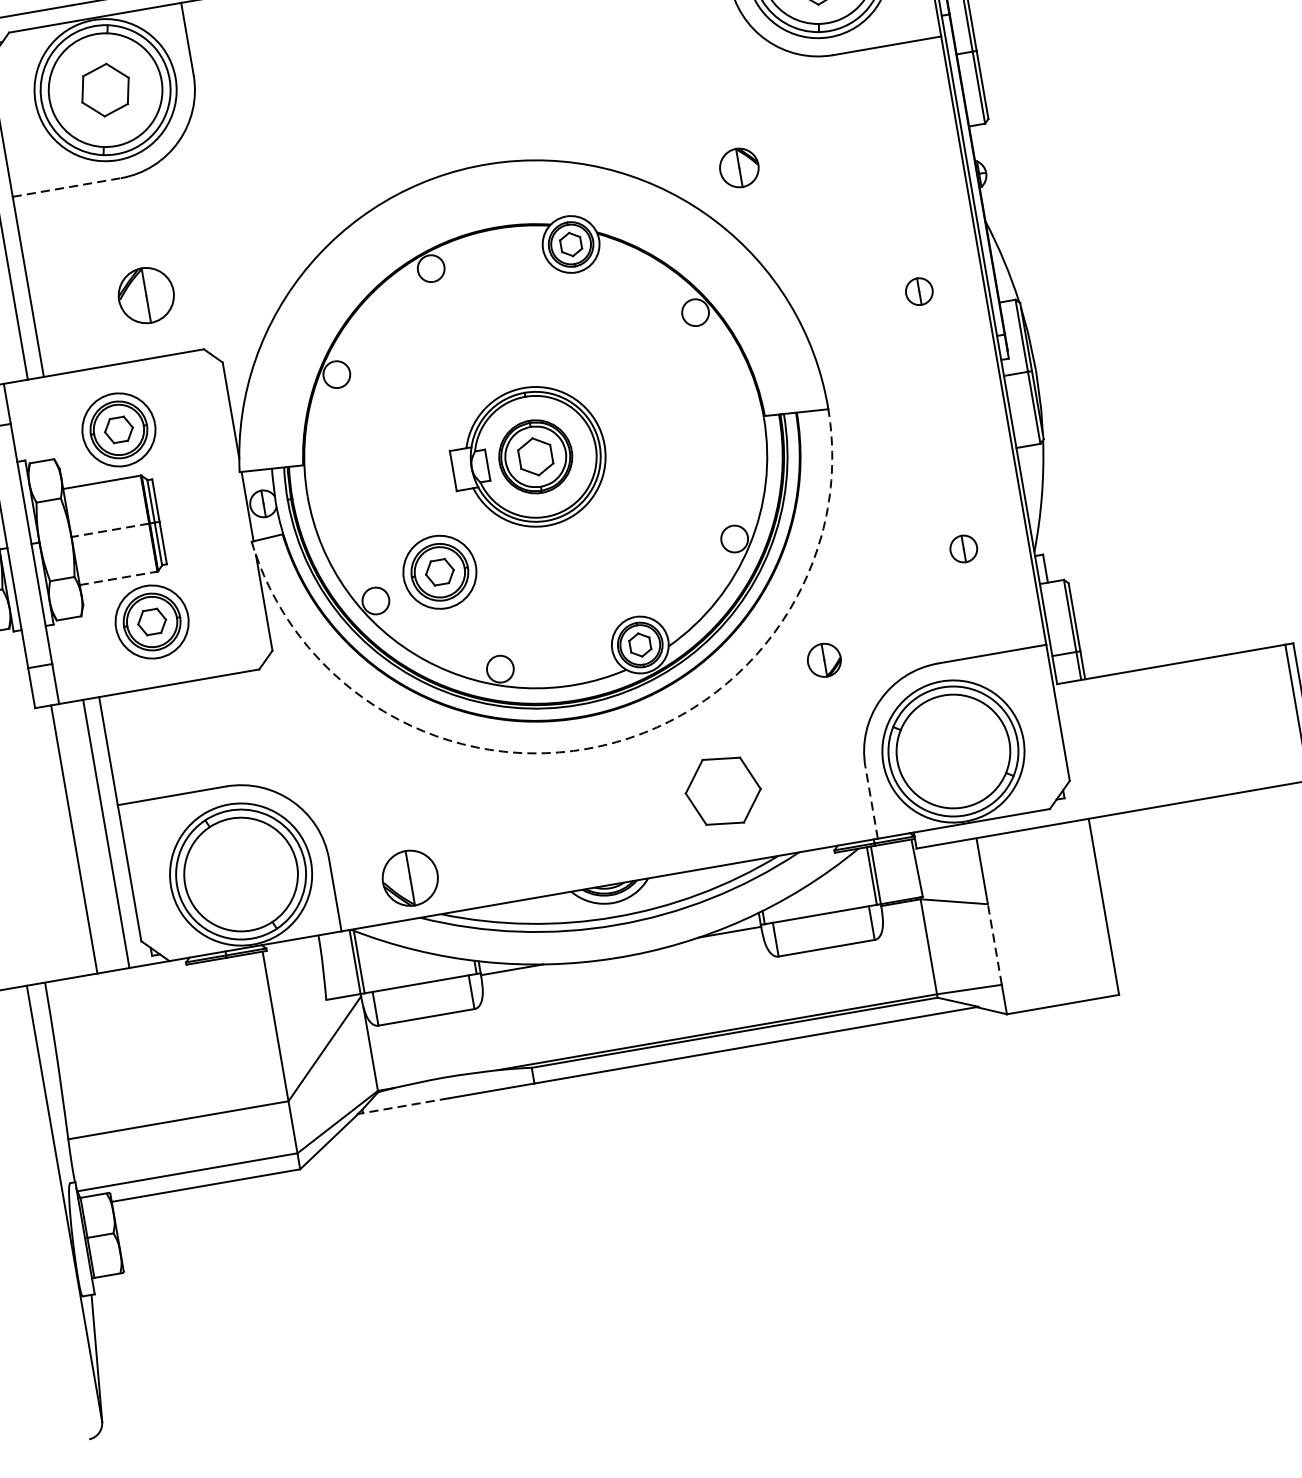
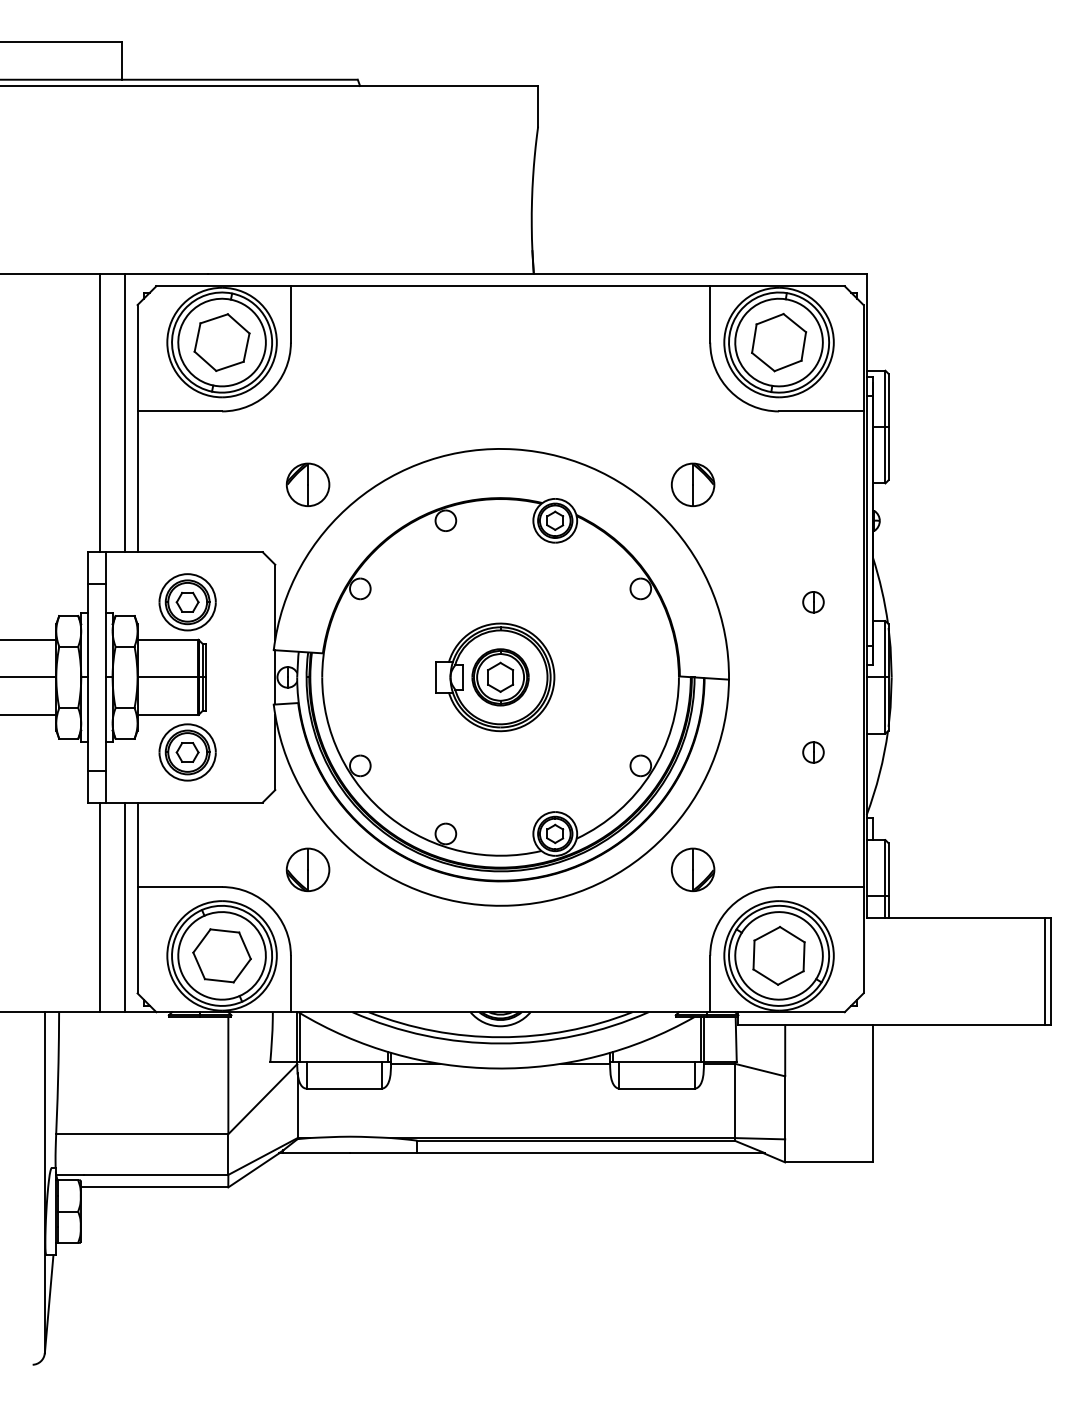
part: (104, 90) -> (221, 342), size x1.43
part: (738, 167) -> (692, 484), size x1.43
line: (67, 187) -> (180, 411), dashed -> solid
part: (145, 295) -> (307, 484), moved
line: (109, 530) -> (167, 677), dashed -> solid
part: (963, 549) -> (813, 752), moved
part: (439, 572) -> (412, 752), removed
line: (119, 577) -> (168, 714), dashed -> solid
part: (823, 660) -> (692, 869), size x1.67
arc: (602, 745) -> (513, 905), dashed -> solid
part: (952, 751) -> (778, 955), added
part: (722, 790) -> (221, 955), moved
line: (871, 801) -> (710, 983), dashed -> solid
part: (409, 877) -> (307, 869), moved
line: (995, 944) -> (785, 1107), dashed -> solid
line: (405, 1106) -> (316, 1153), dashed -> solid

